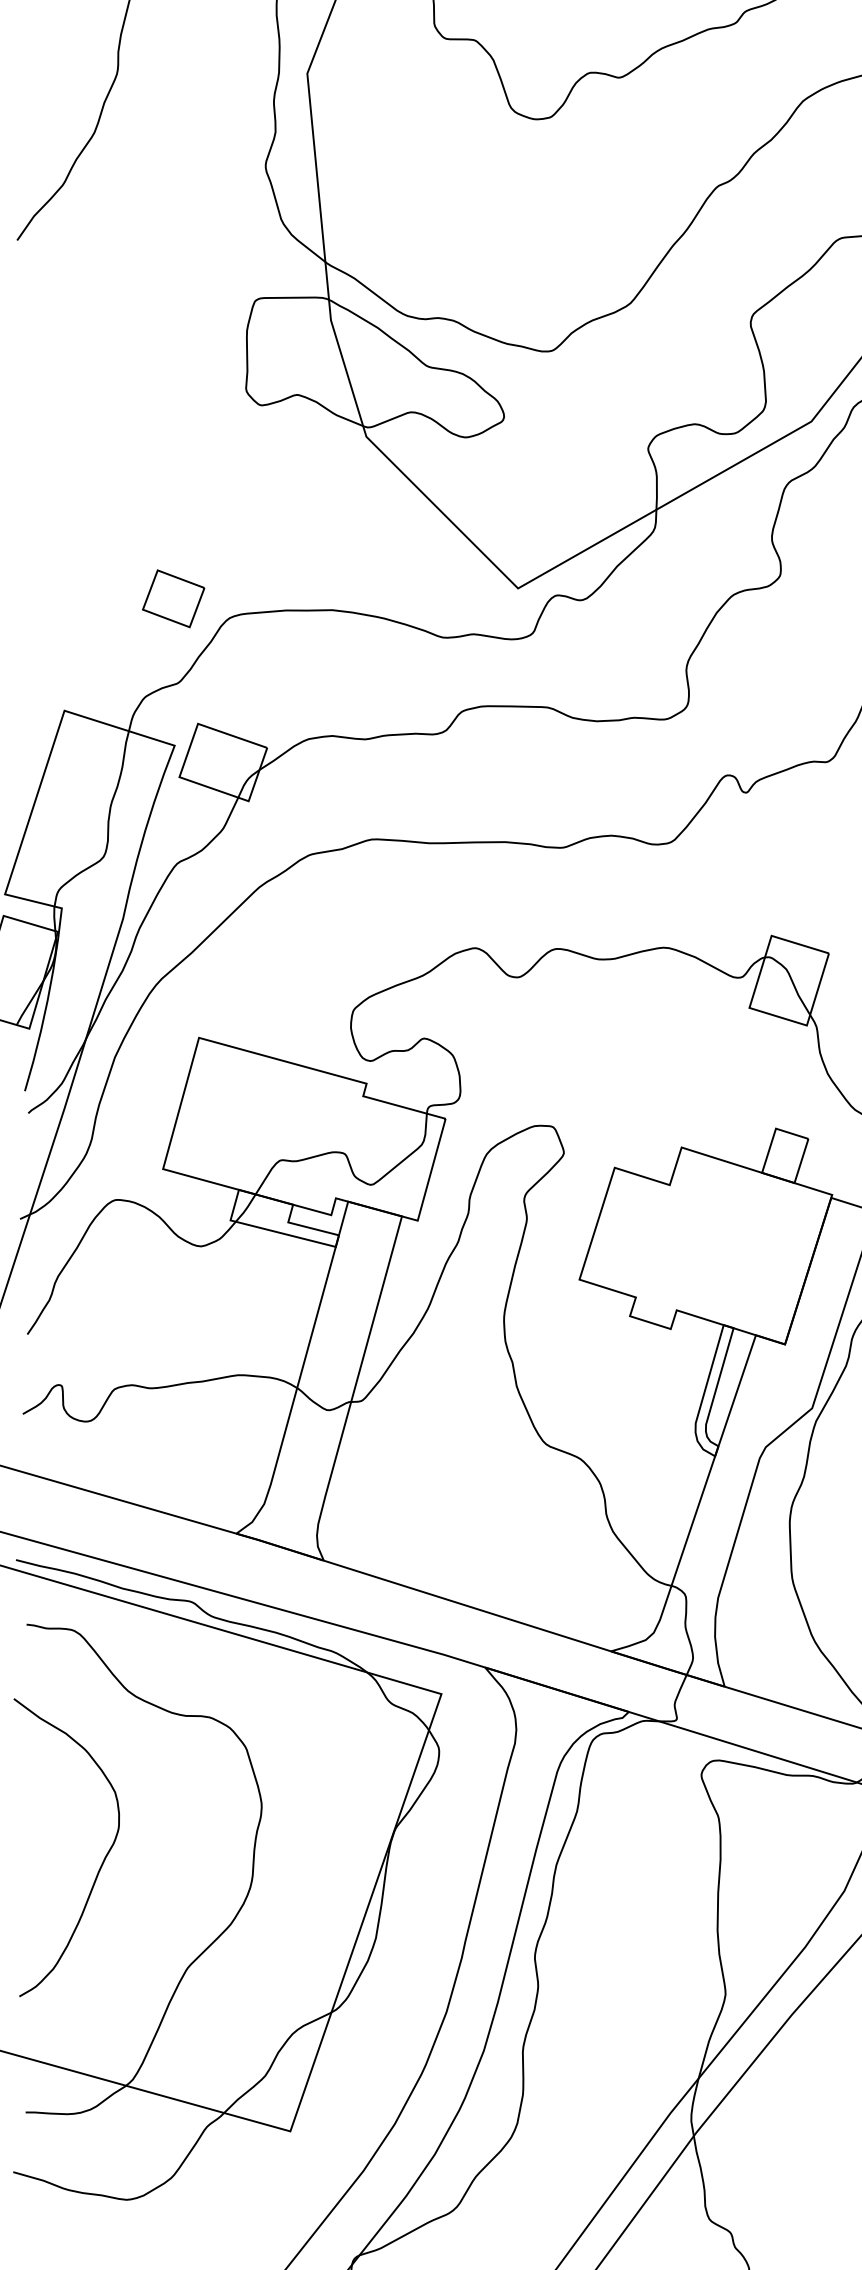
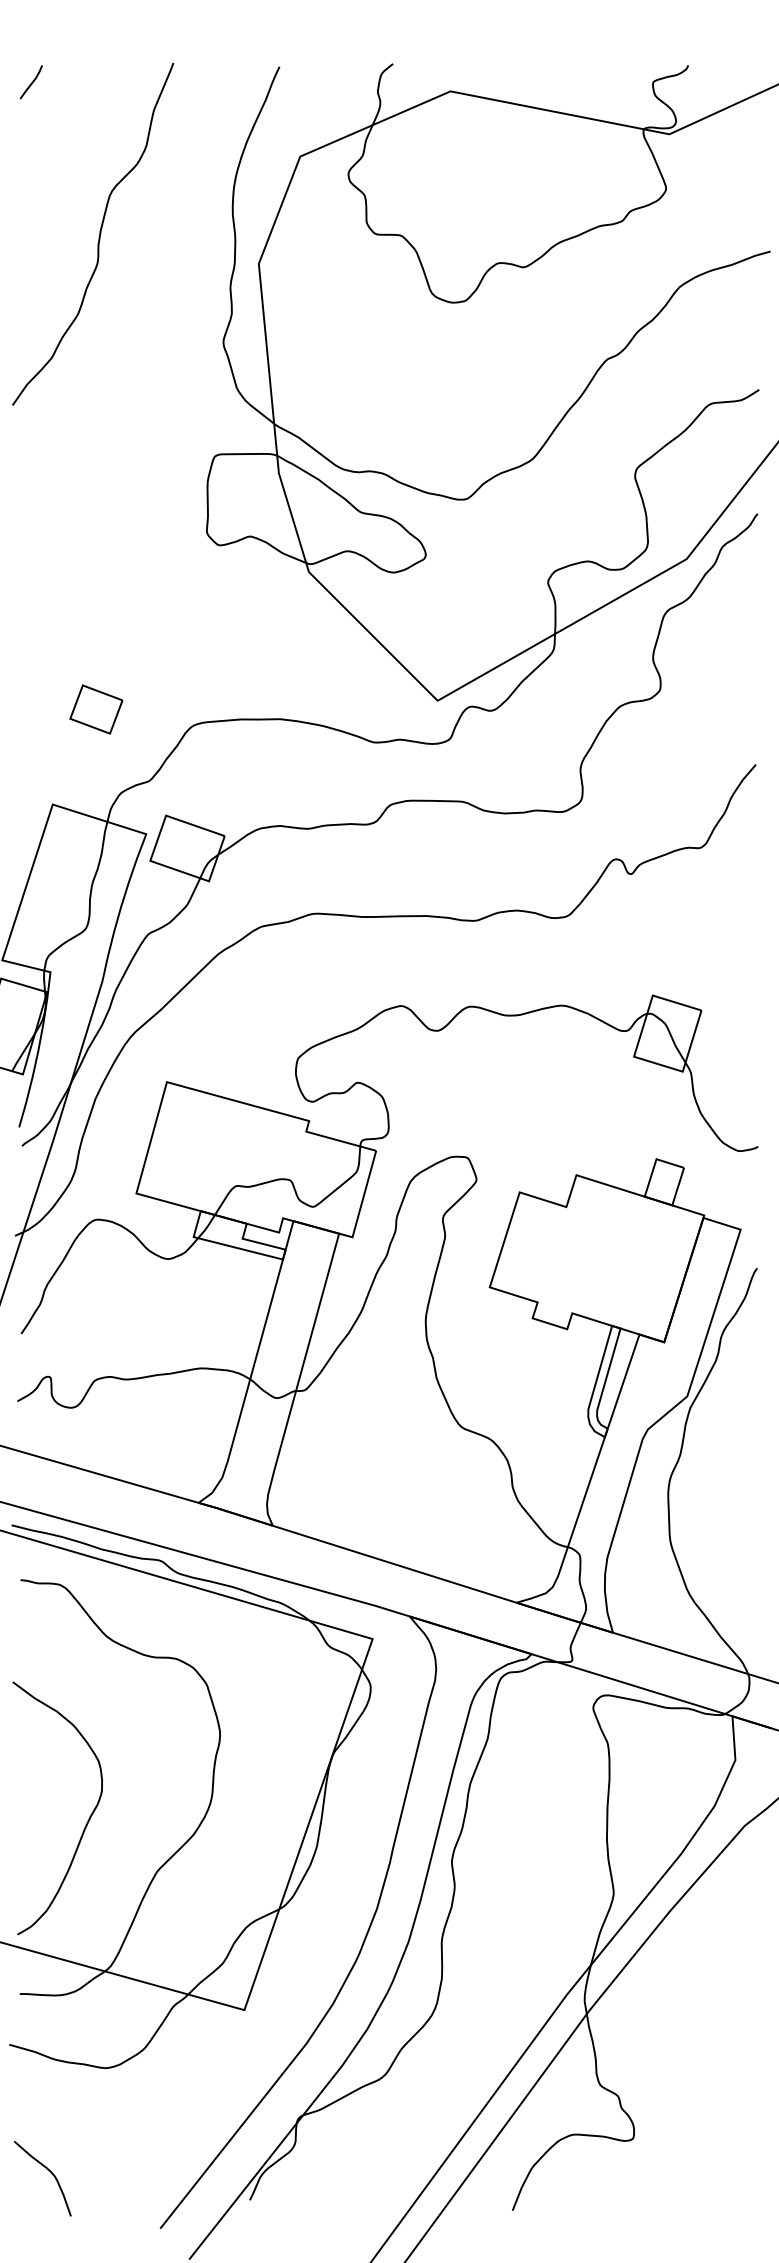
part: (173, 598) -> (96, 709), moved
curve: (100, 1864) -> (86, 1822), moved

